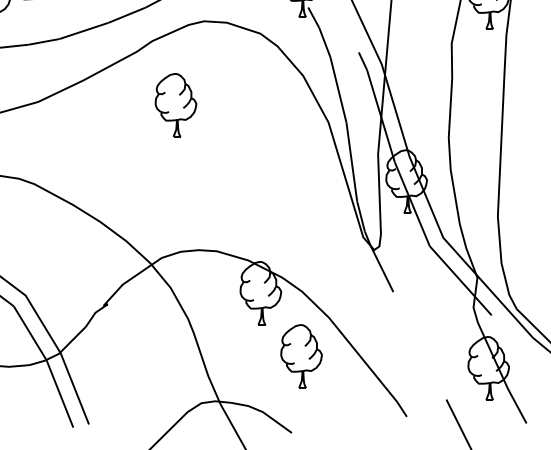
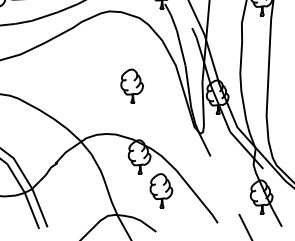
part: (174, 103) -> (131, 85), moved

